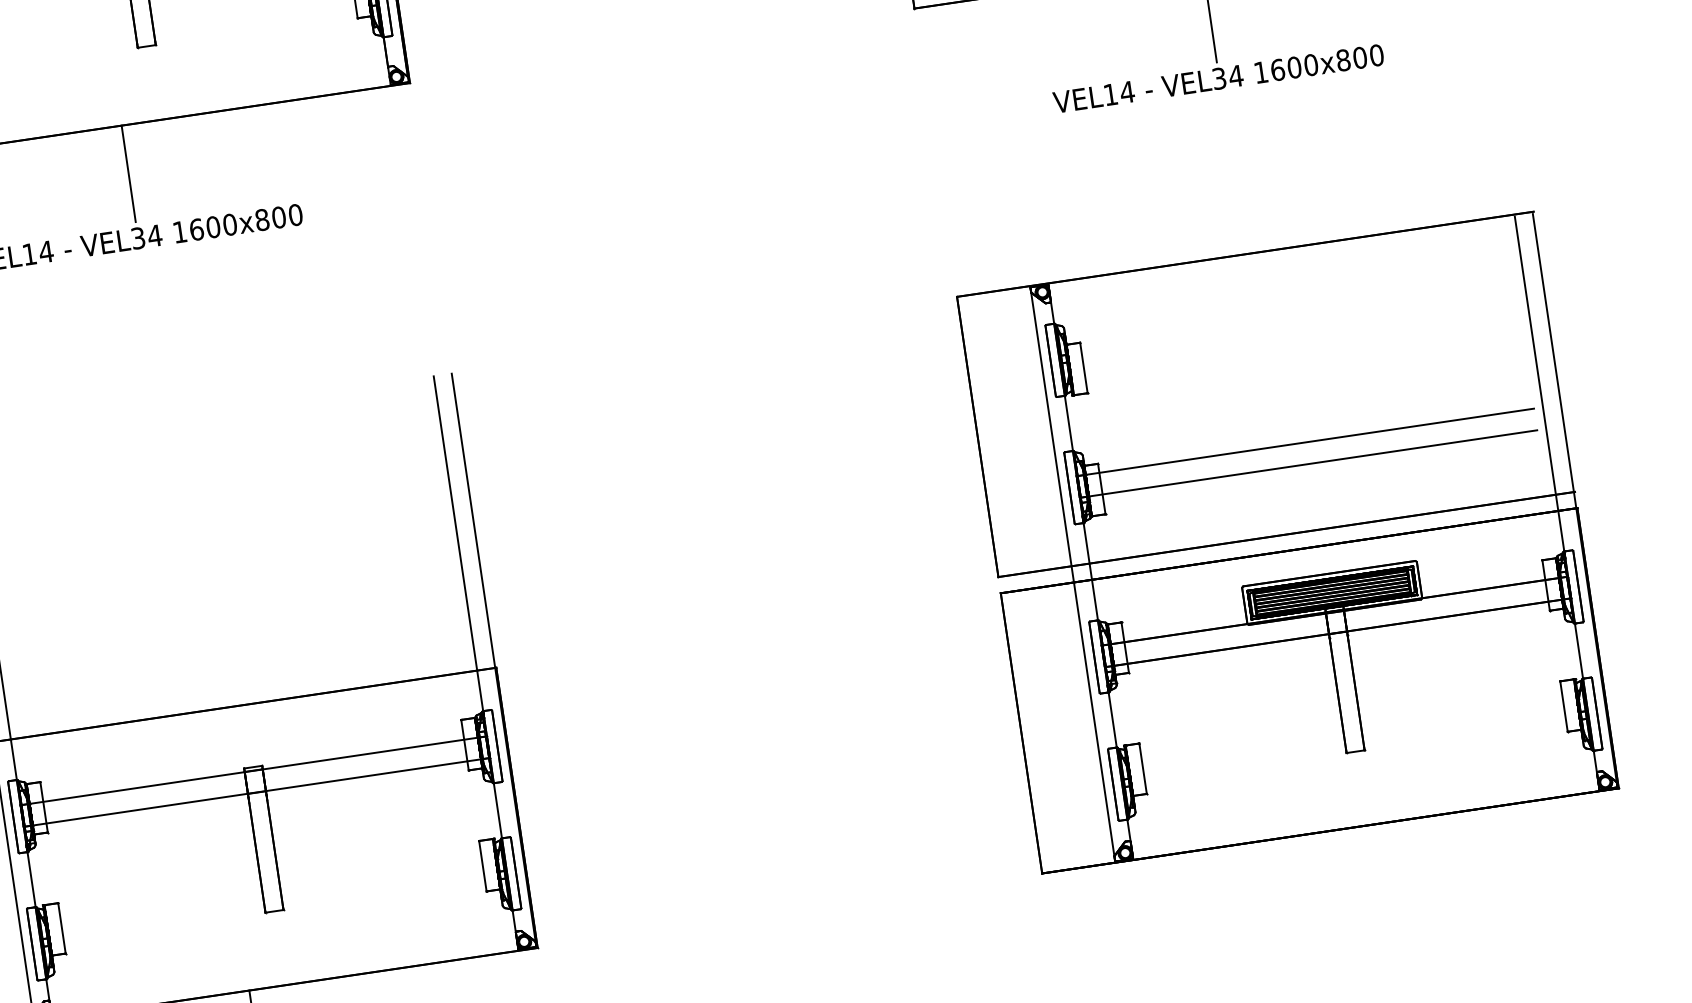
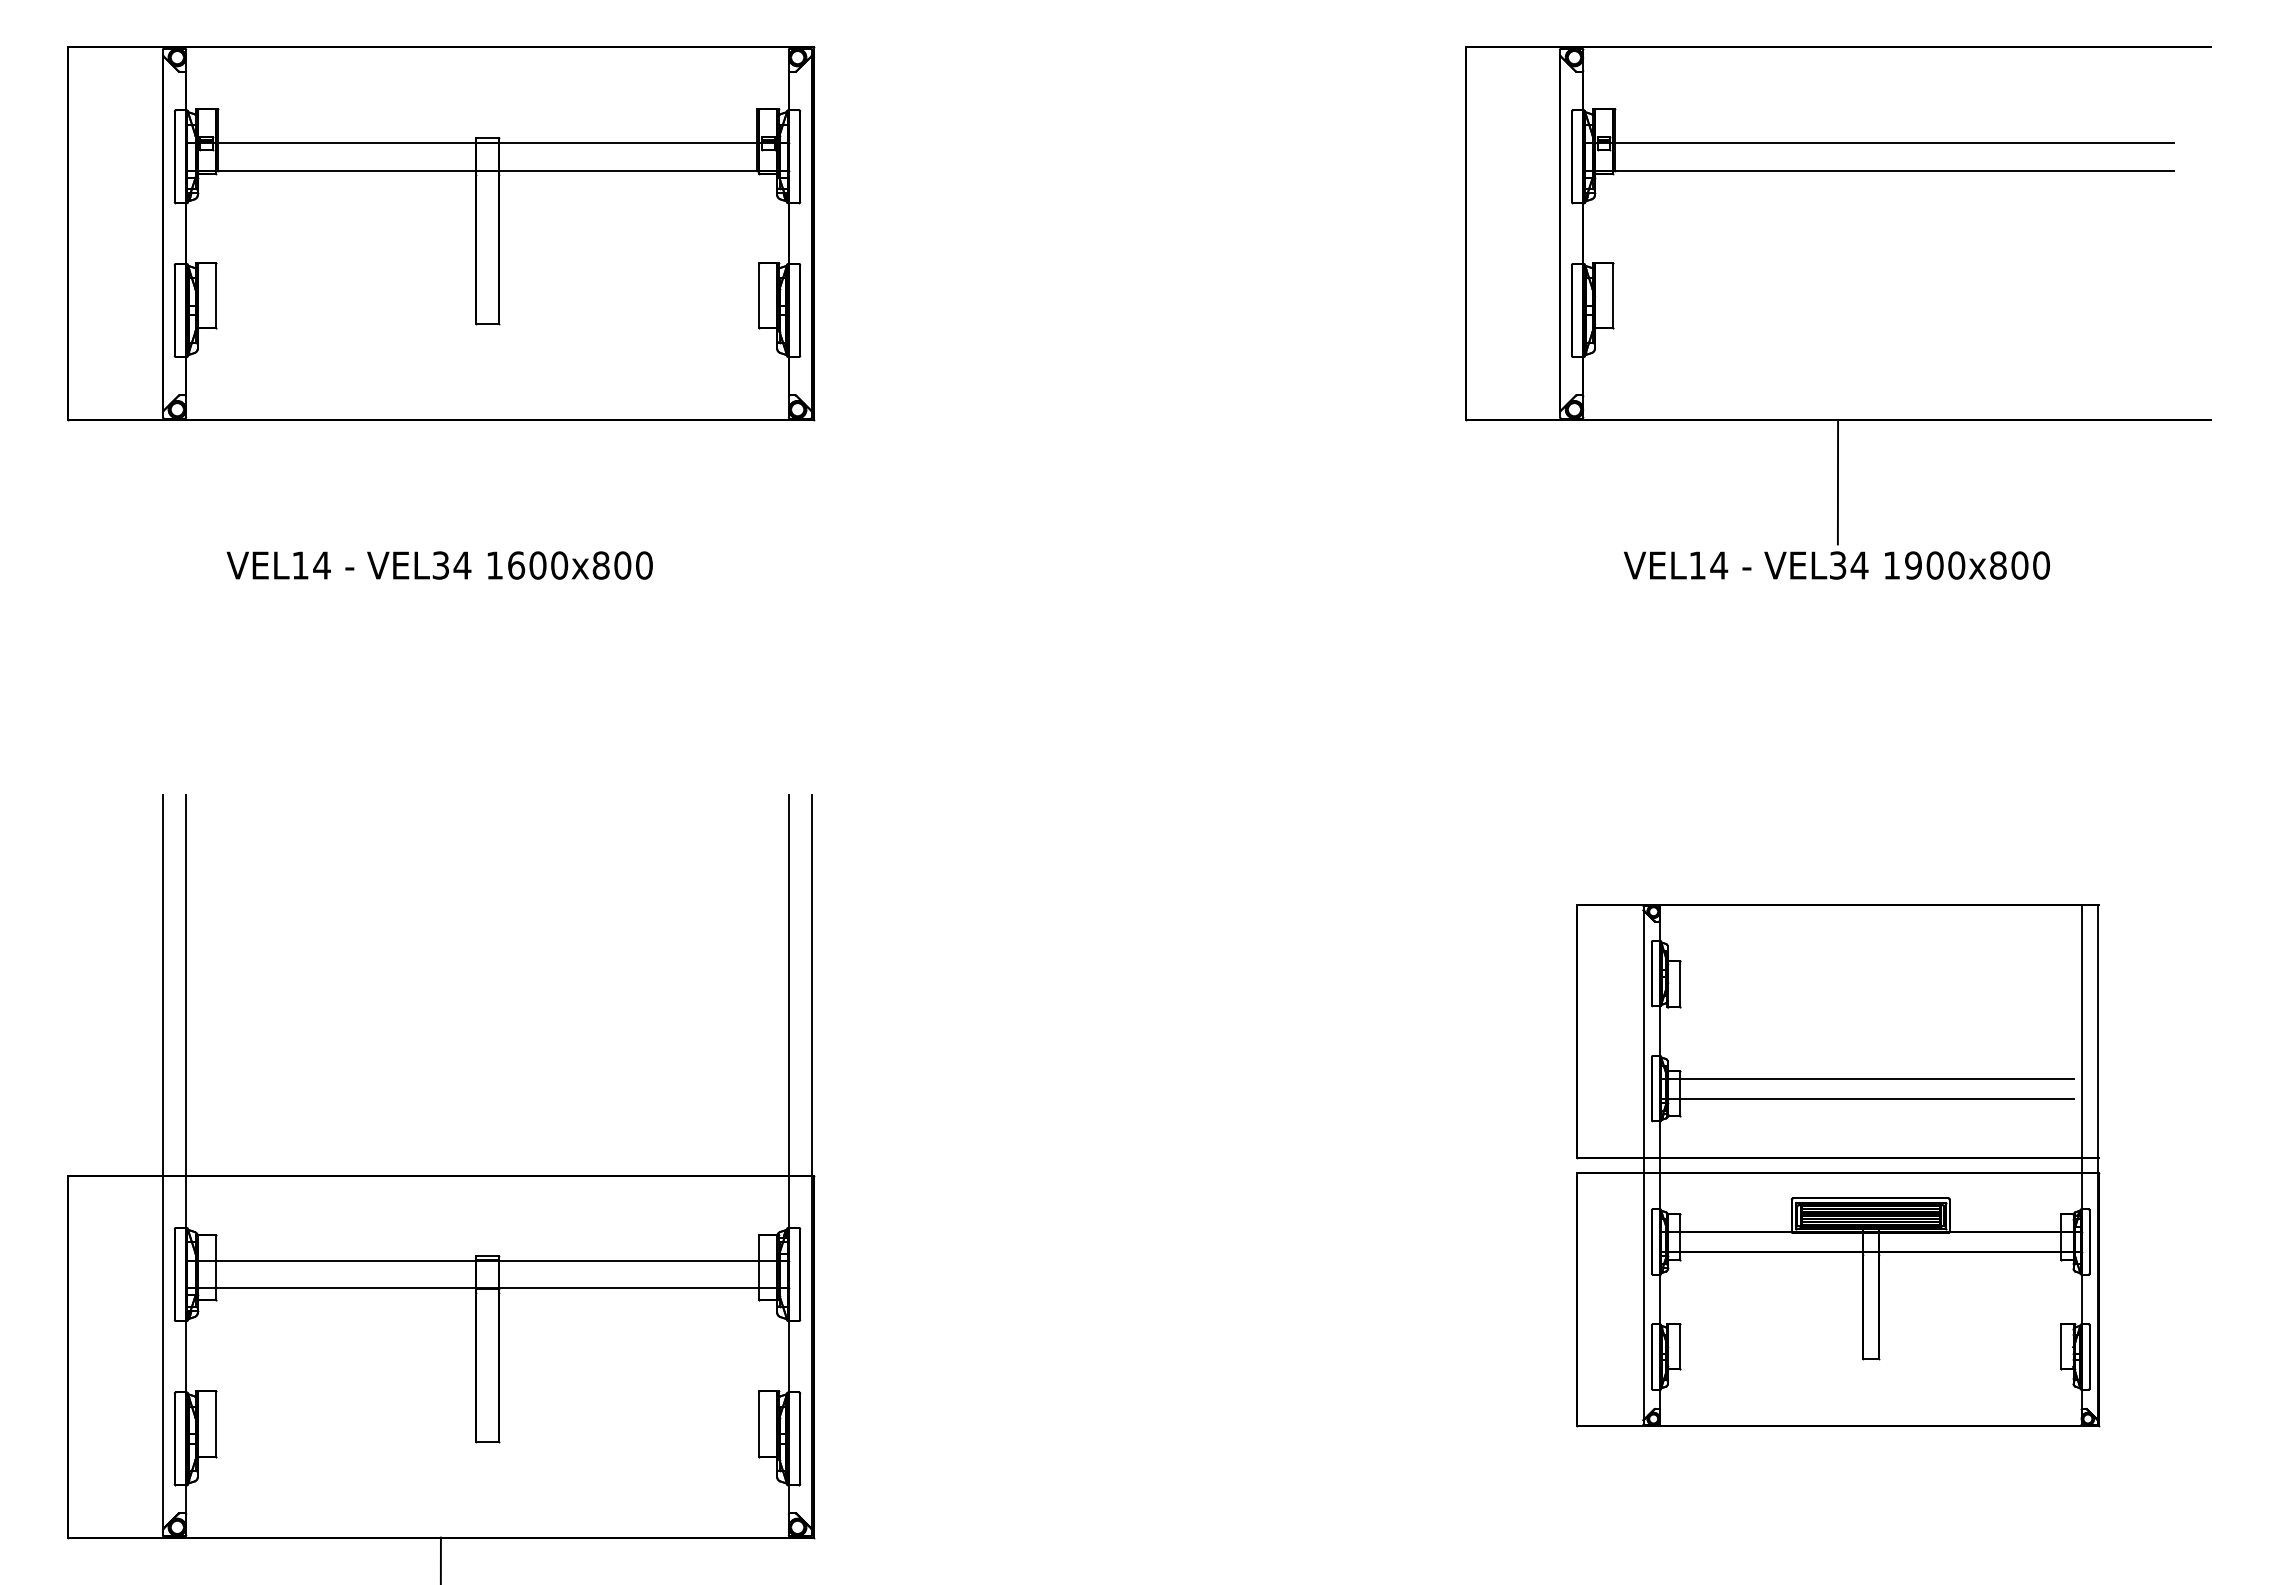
text: (1277, 70) -> (1913, 565), 1600x800 -> 1900x800
line: (128, 173) -> (440, 481), removed
part: (1288, 542) -> (1838, 1165), size x0.7

